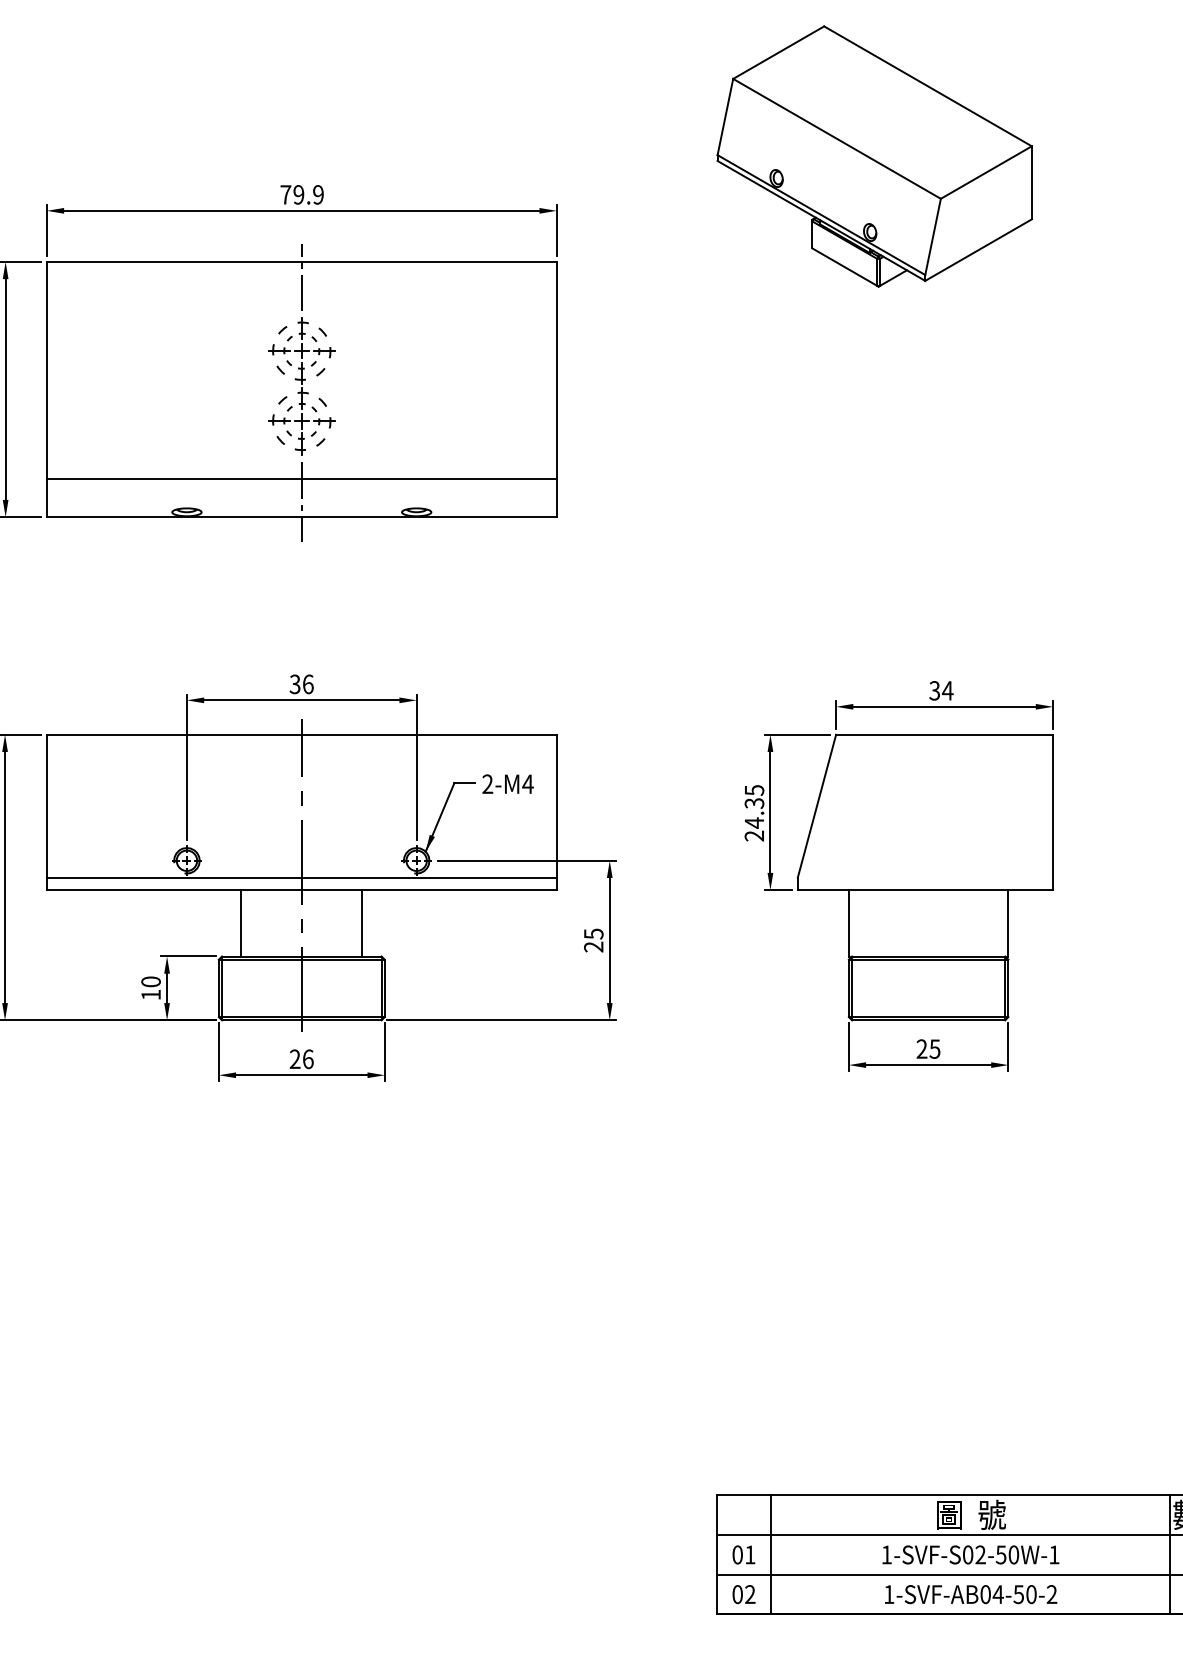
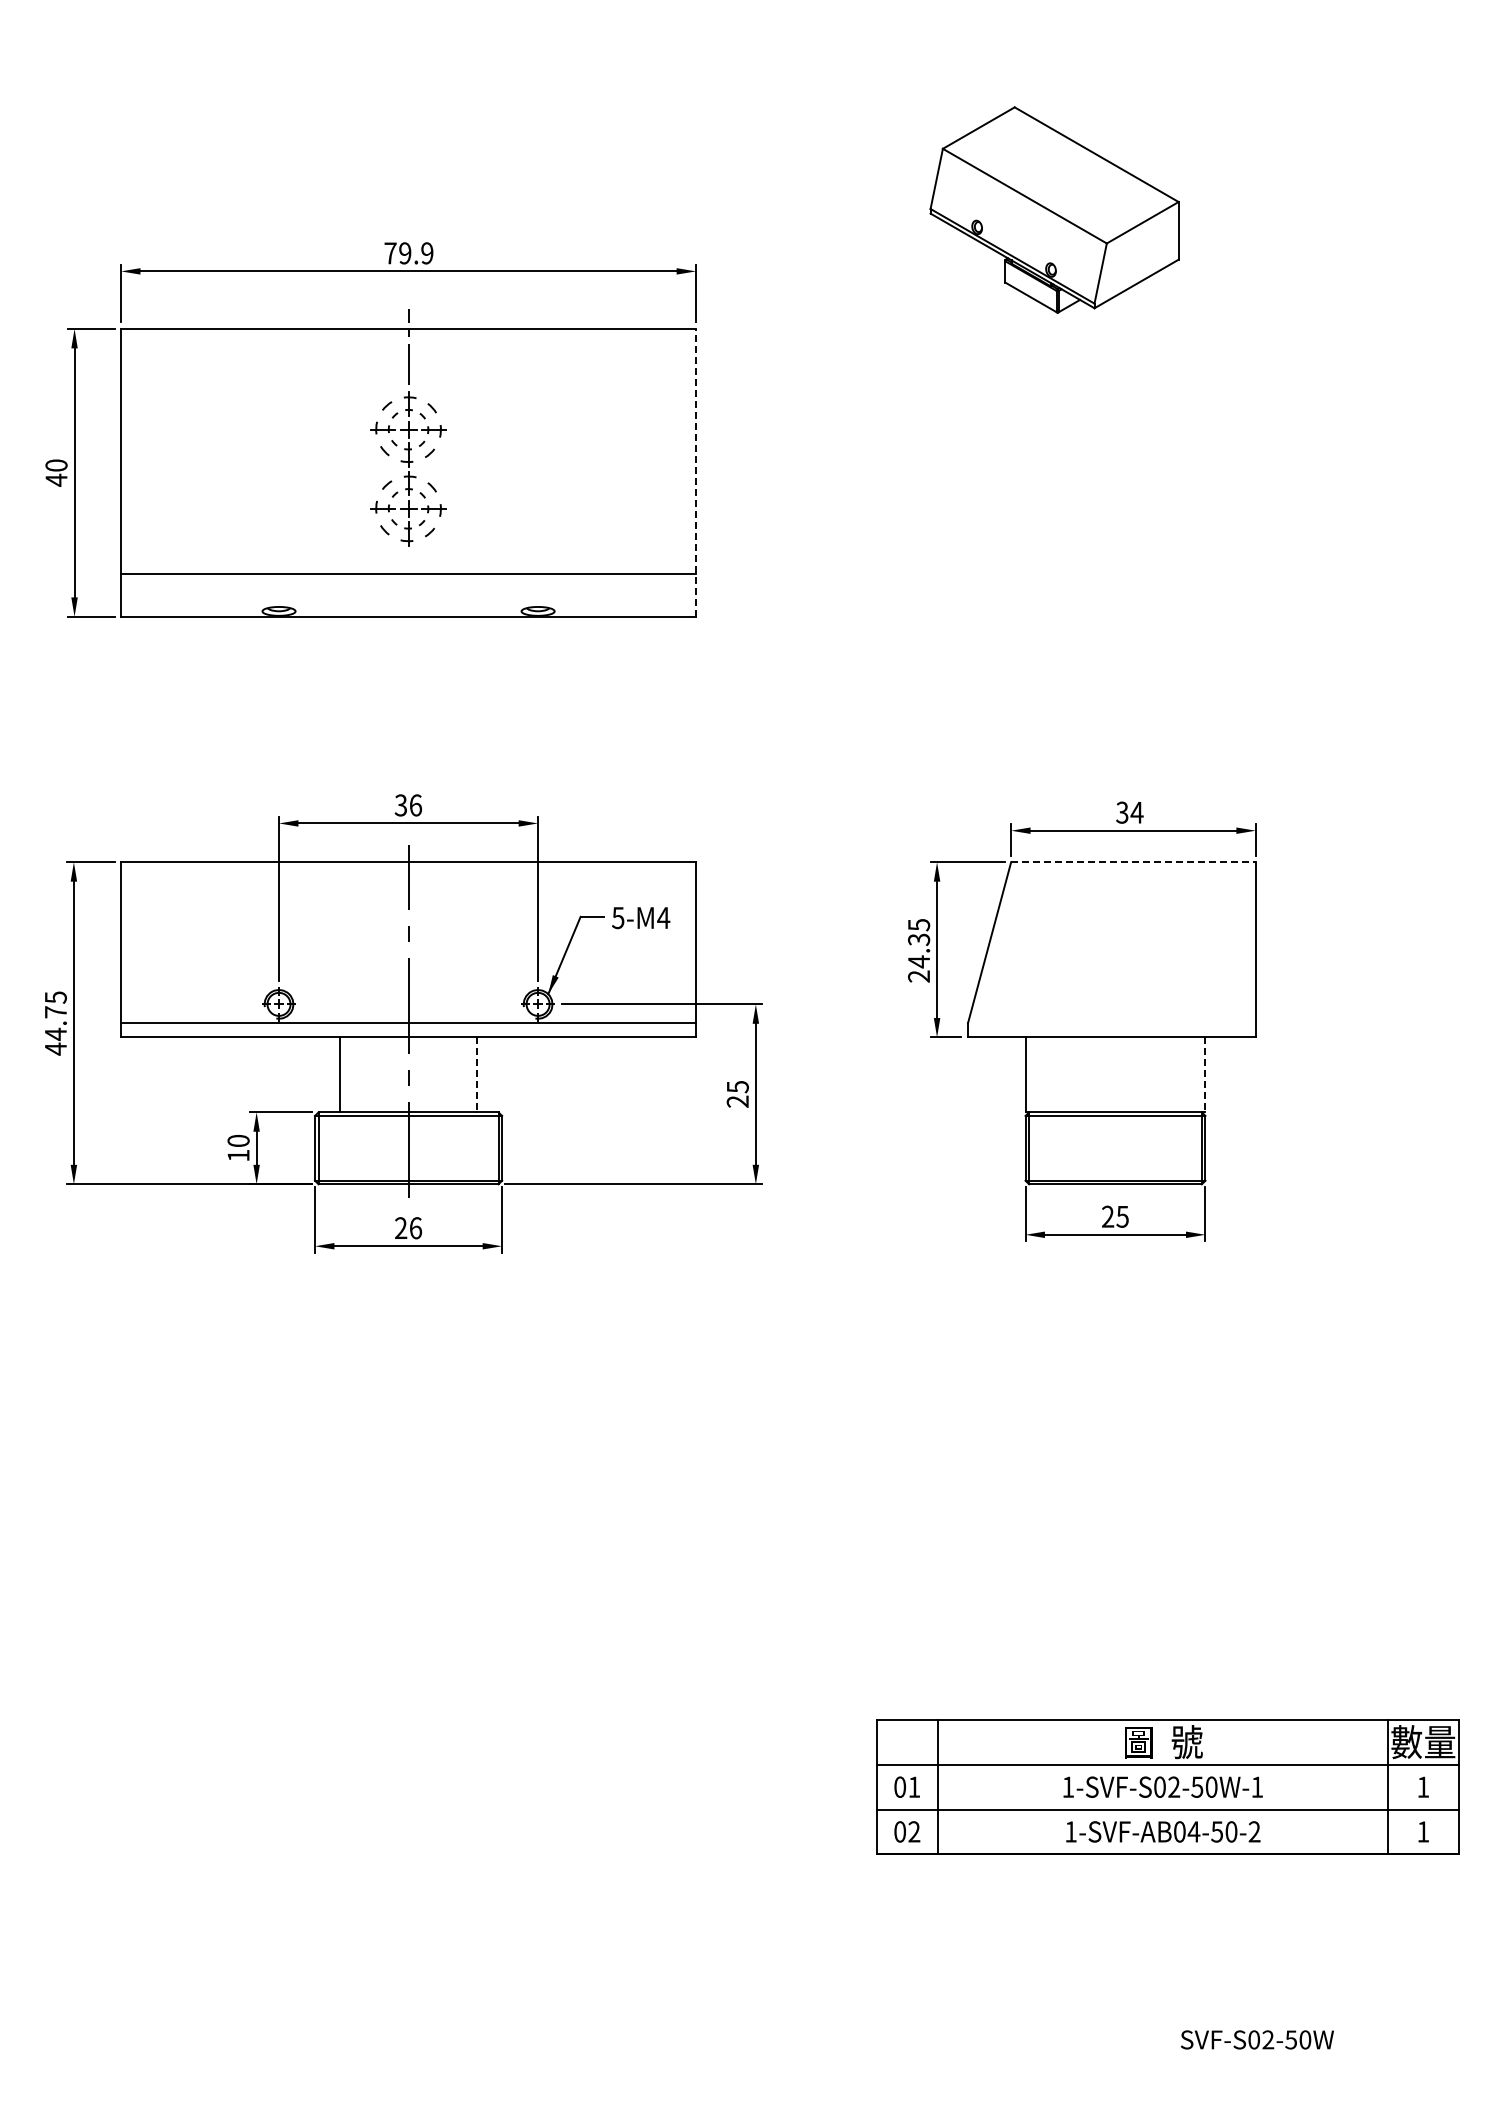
part: (874, 155) -> (1054, 209), size x0.7
line: (557, 389) -> (696, 472), solid -> dashed
line: (301, 501) -> (408, 599), removed
line: (945, 734) -> (1134, 862), solid -> dashed
text: (487, 783) -> (618, 917), 2-M4 -> 5-M4
line: (362, 923) -> (476, 1075), solid -> dashed
line: (1008, 923) -> (1205, 1075), solid -> dashed

